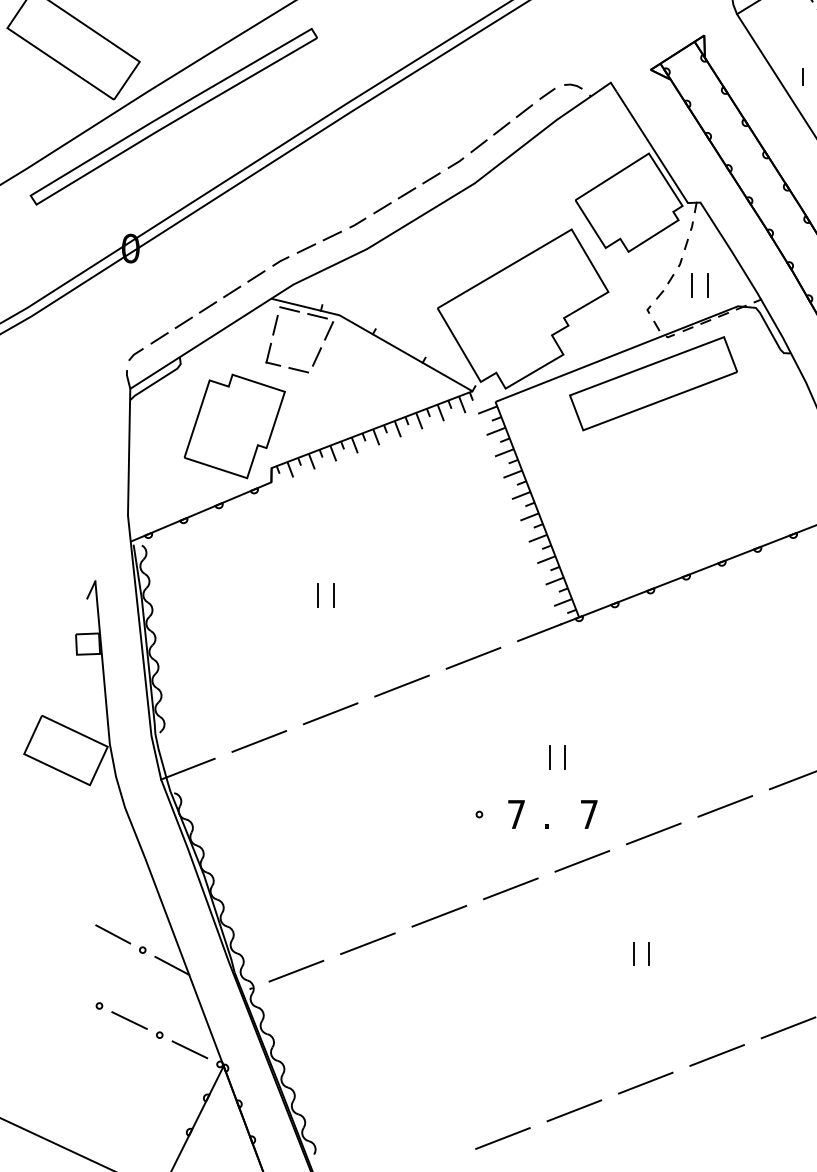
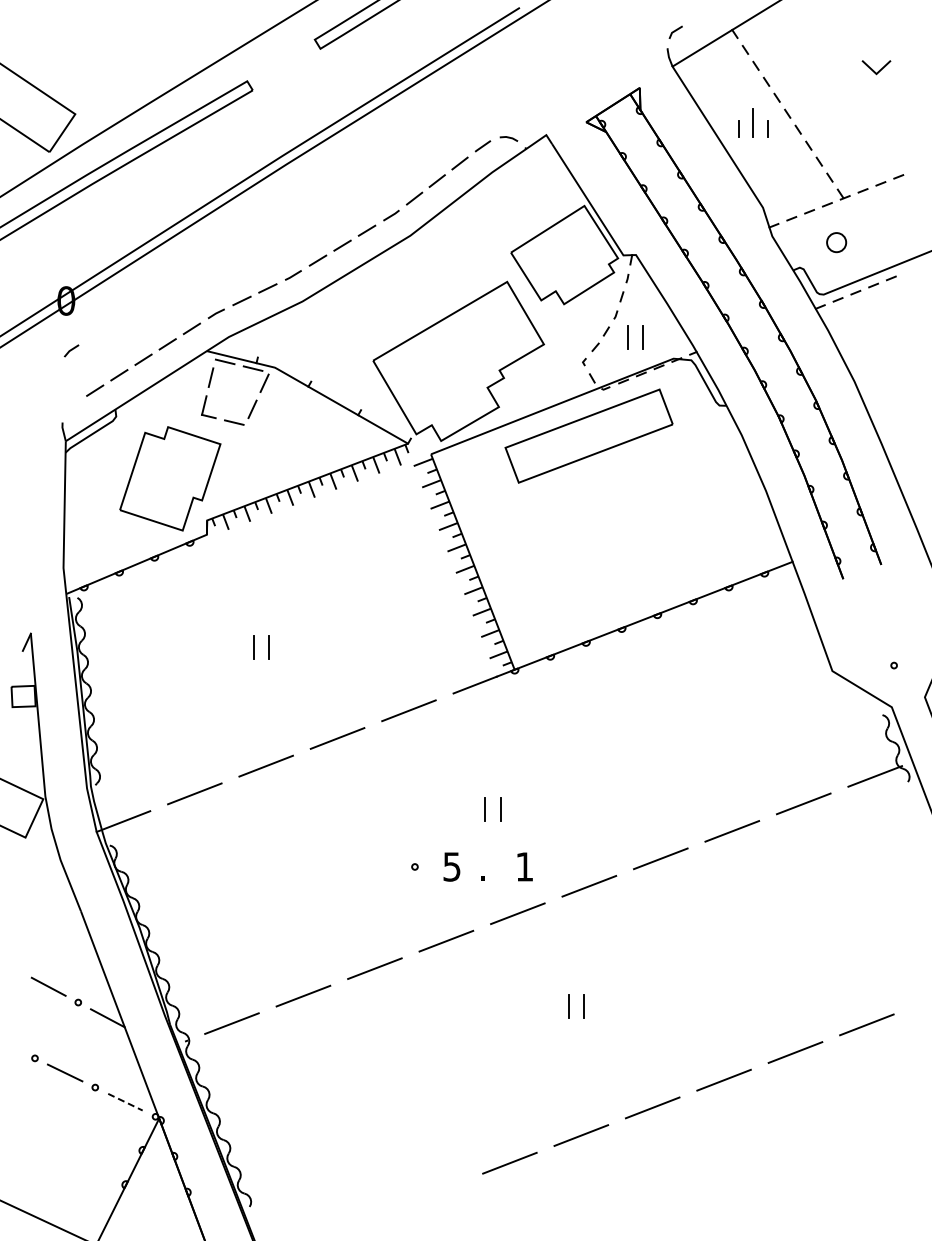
line: (135, 354) -> (71, 350), moved
text: (515, 814) -> (451, 866), 7 -> 5
text: (588, 814) -> (524, 866), 7 -> 1
line: (189, 1050) -> (125, 1102), solid -> dashed
line: (502, 1138) -> (438, 1190), removed

